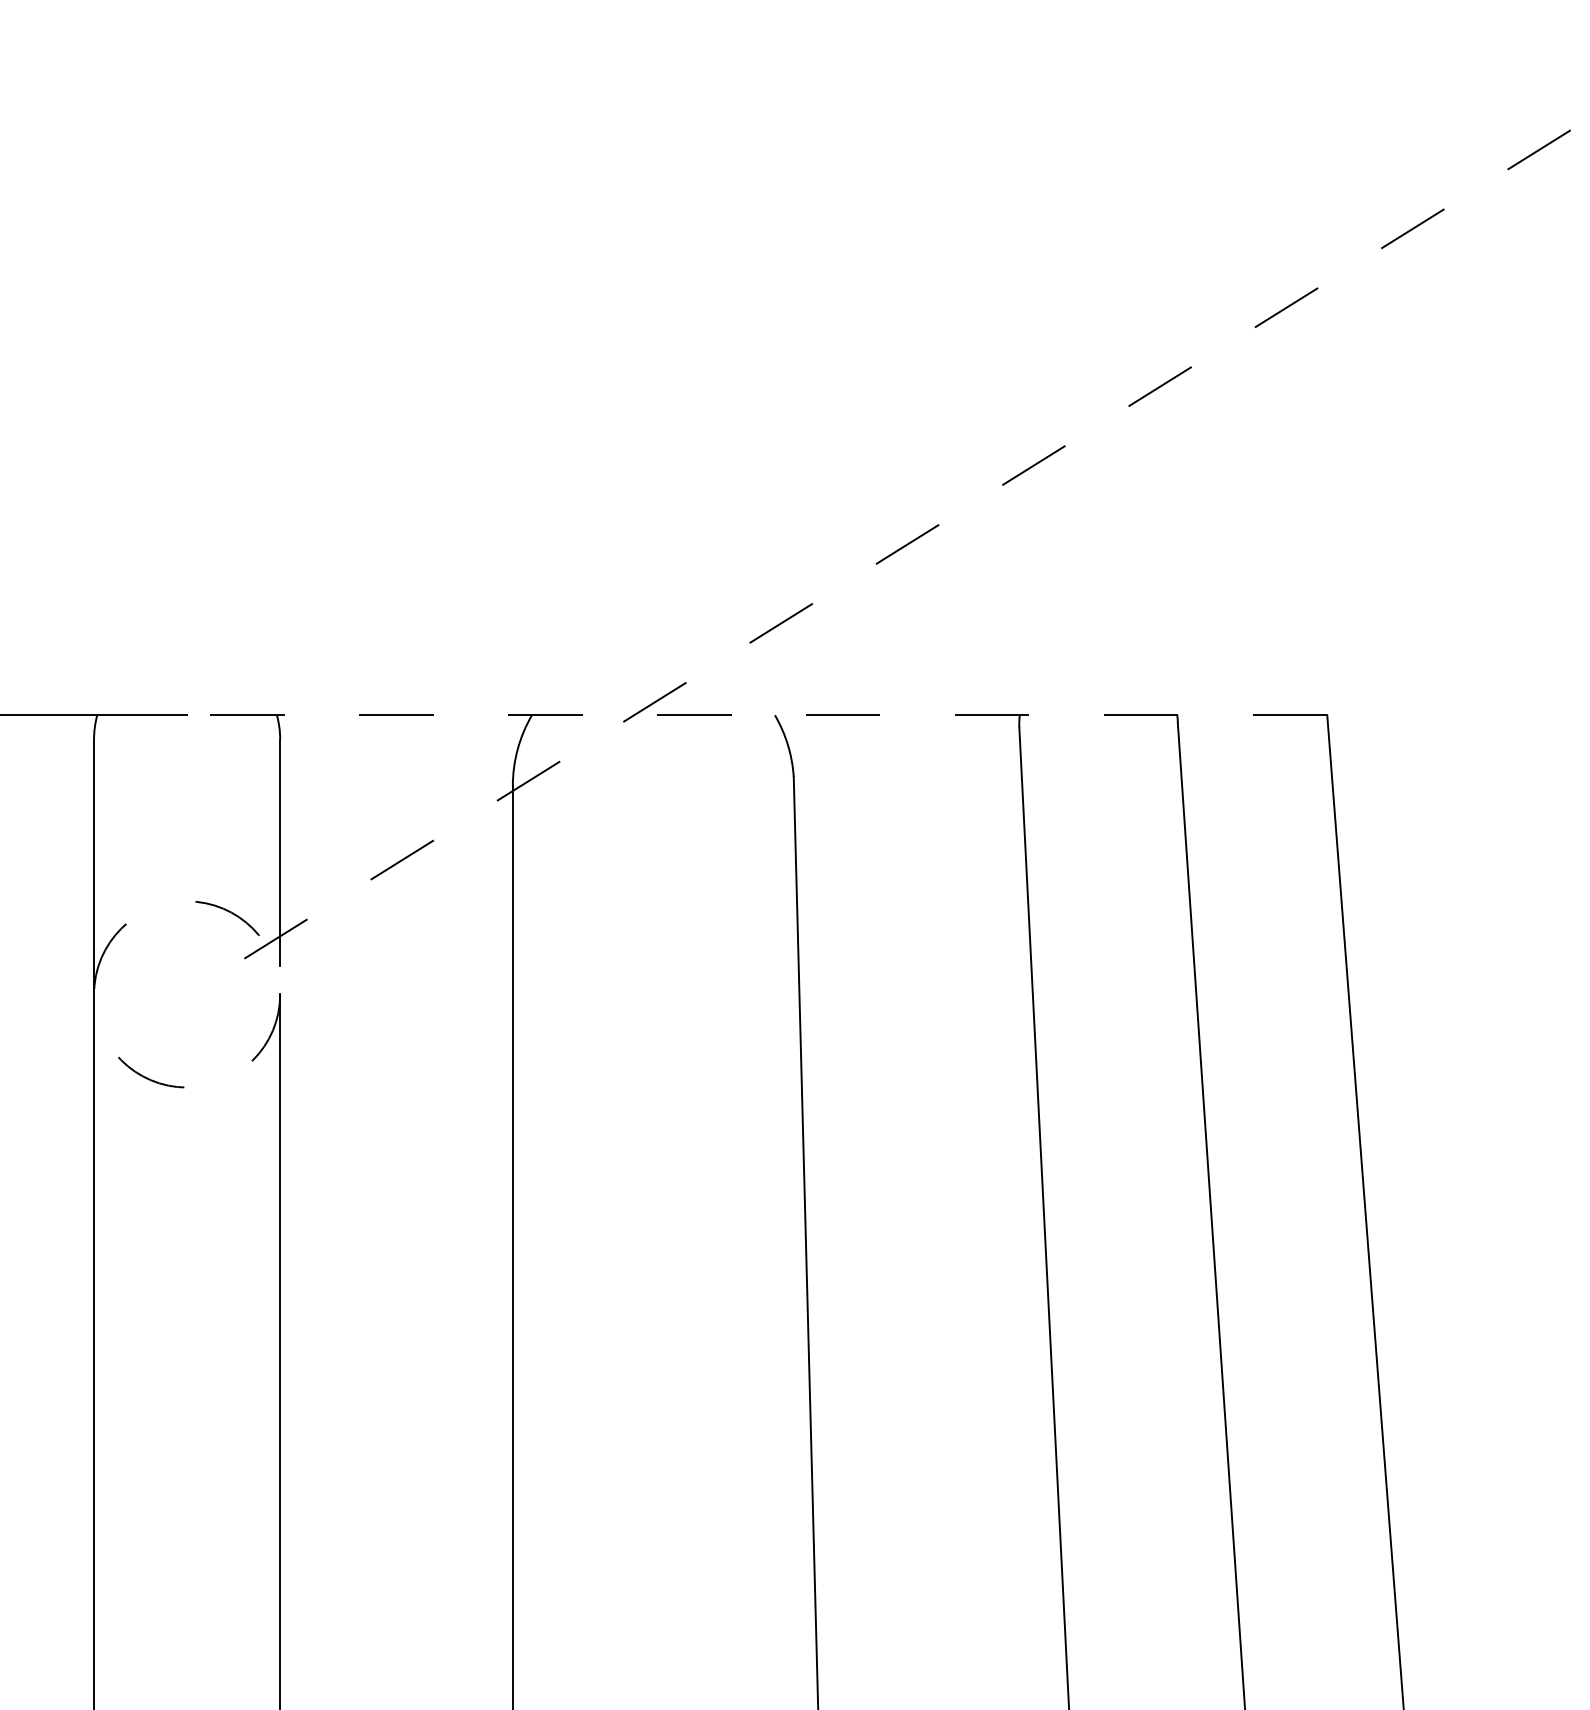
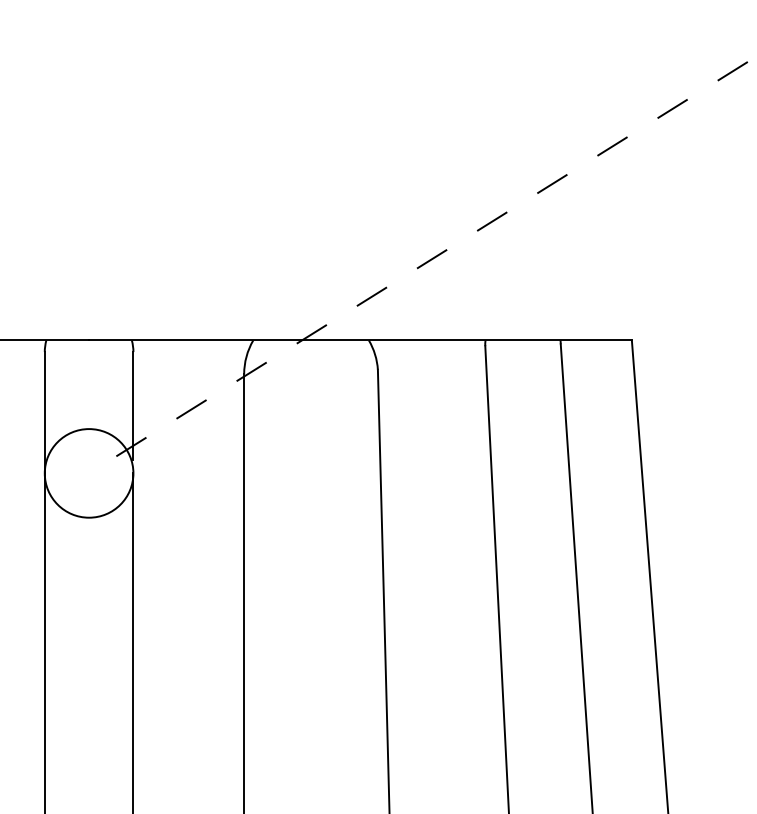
line: (757, 715) -> (360, 340), dashed -> solid
circle: (185, 994) -> (88, 473), dashed -> solid

